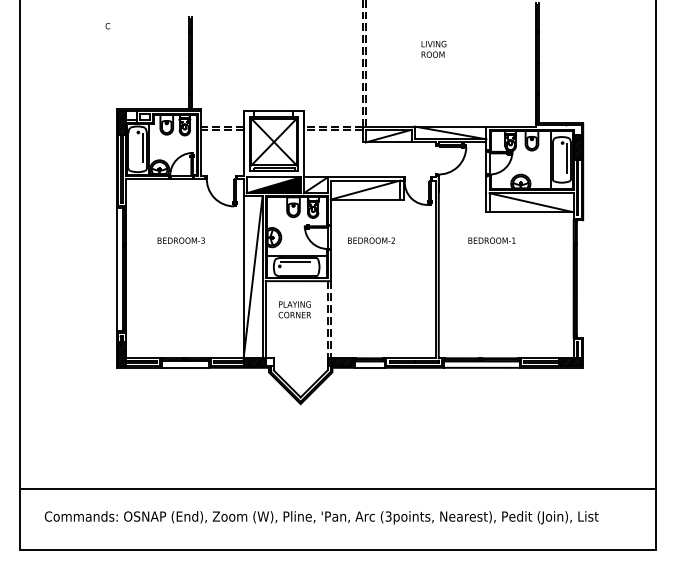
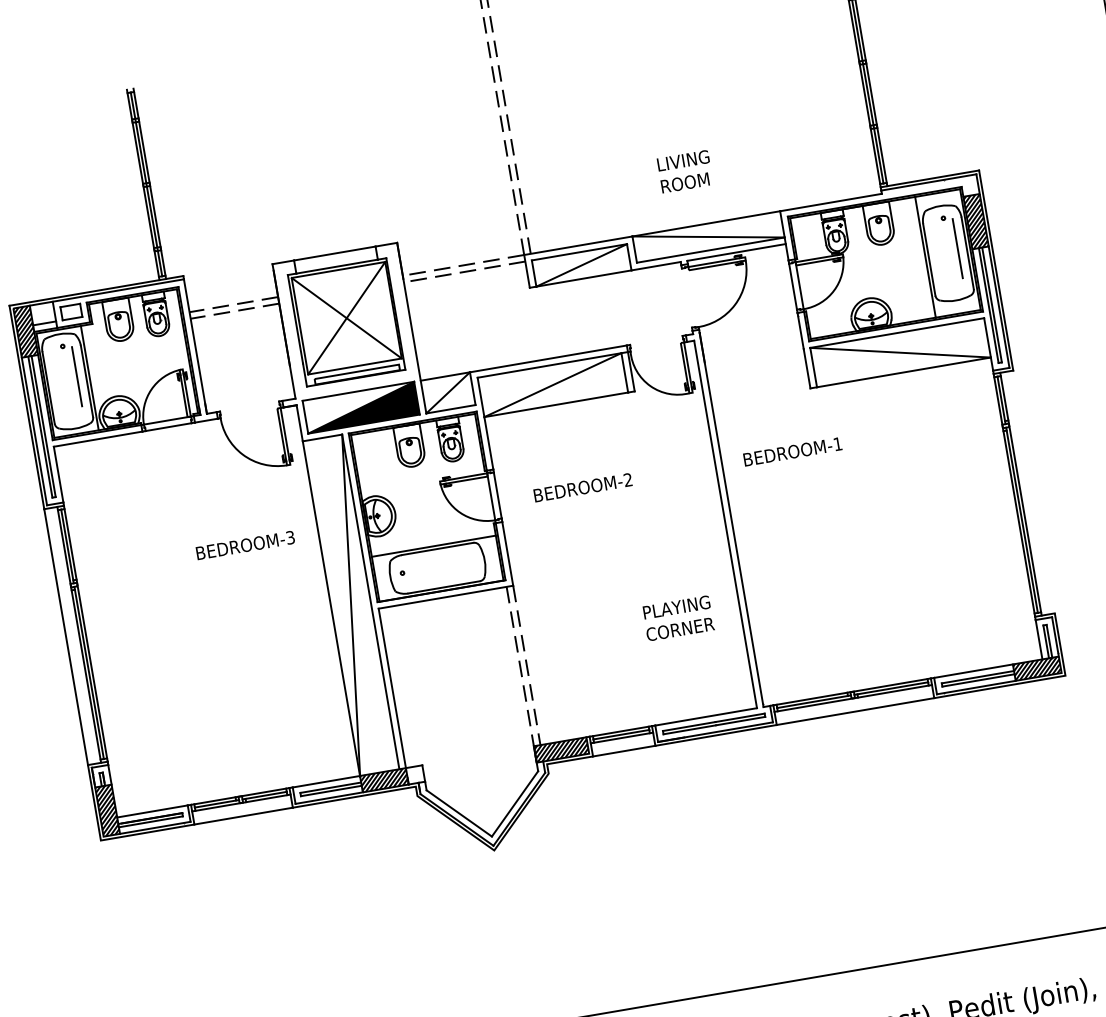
text: (433, 48) -> (683, 169), moved
text: (180, 240) -> (243, 545), moved
text: (491, 240) -> (791, 451), moved
line: (294, 262) -> (431, 559), removed
text: (294, 309) -> (677, 617), moved

